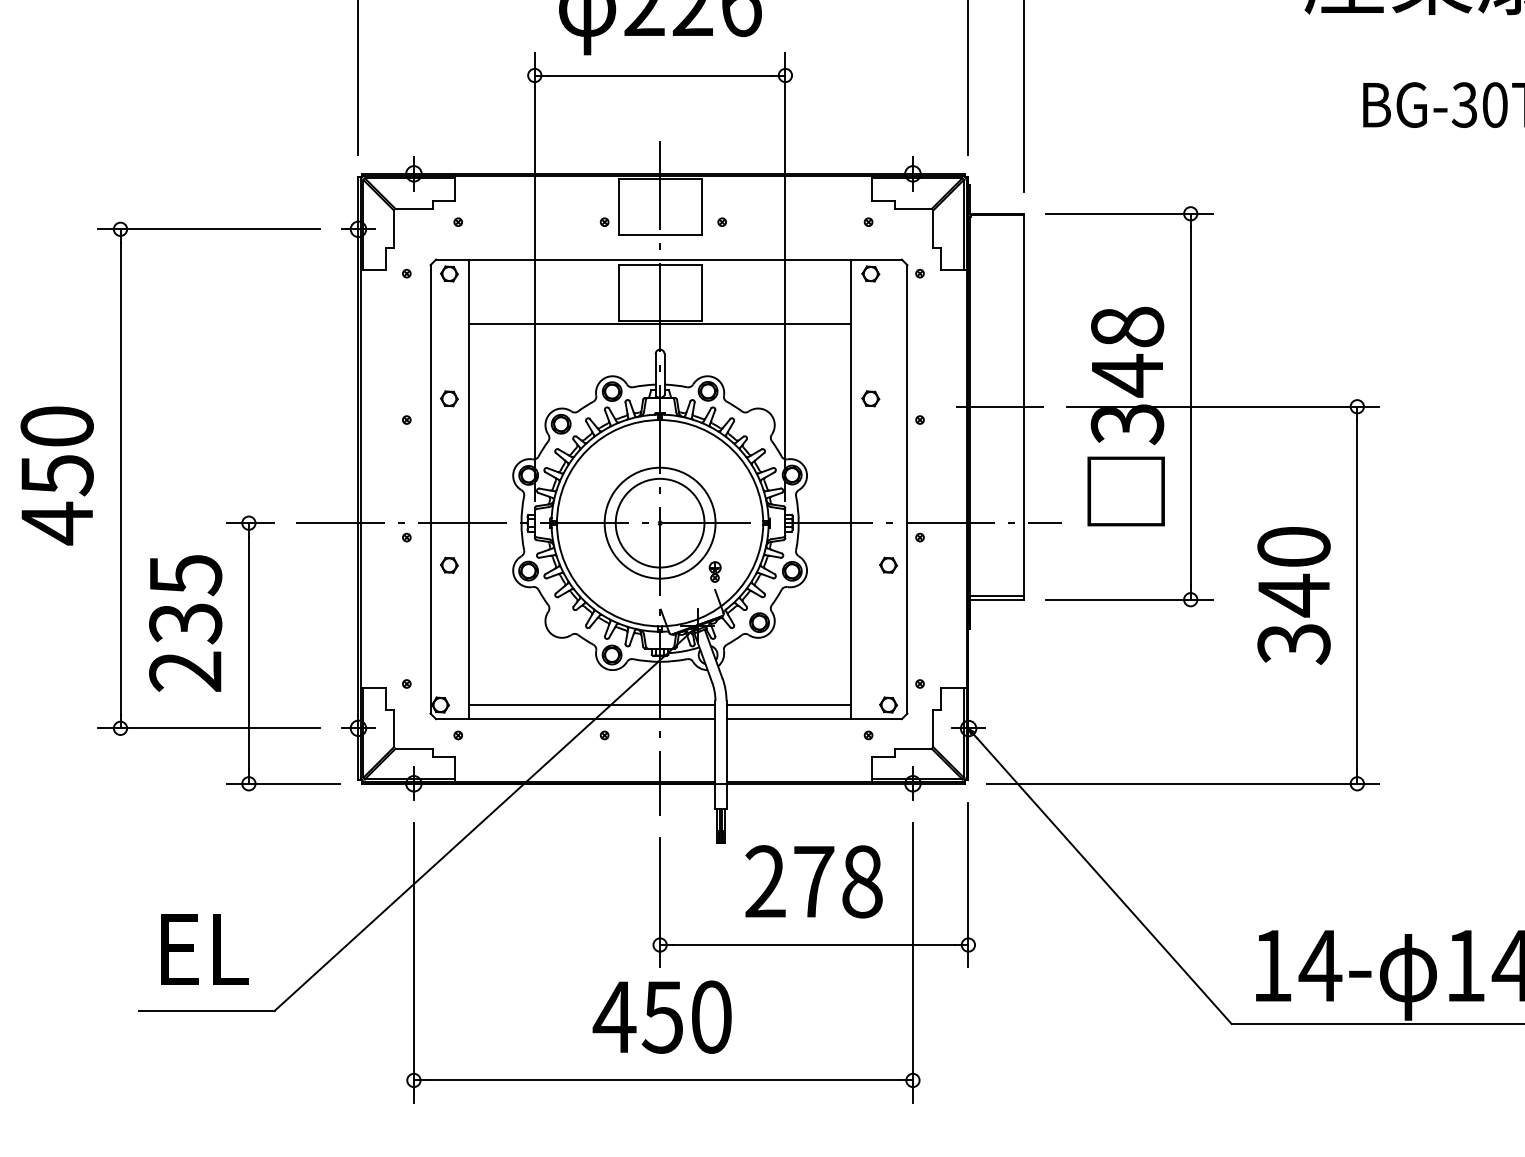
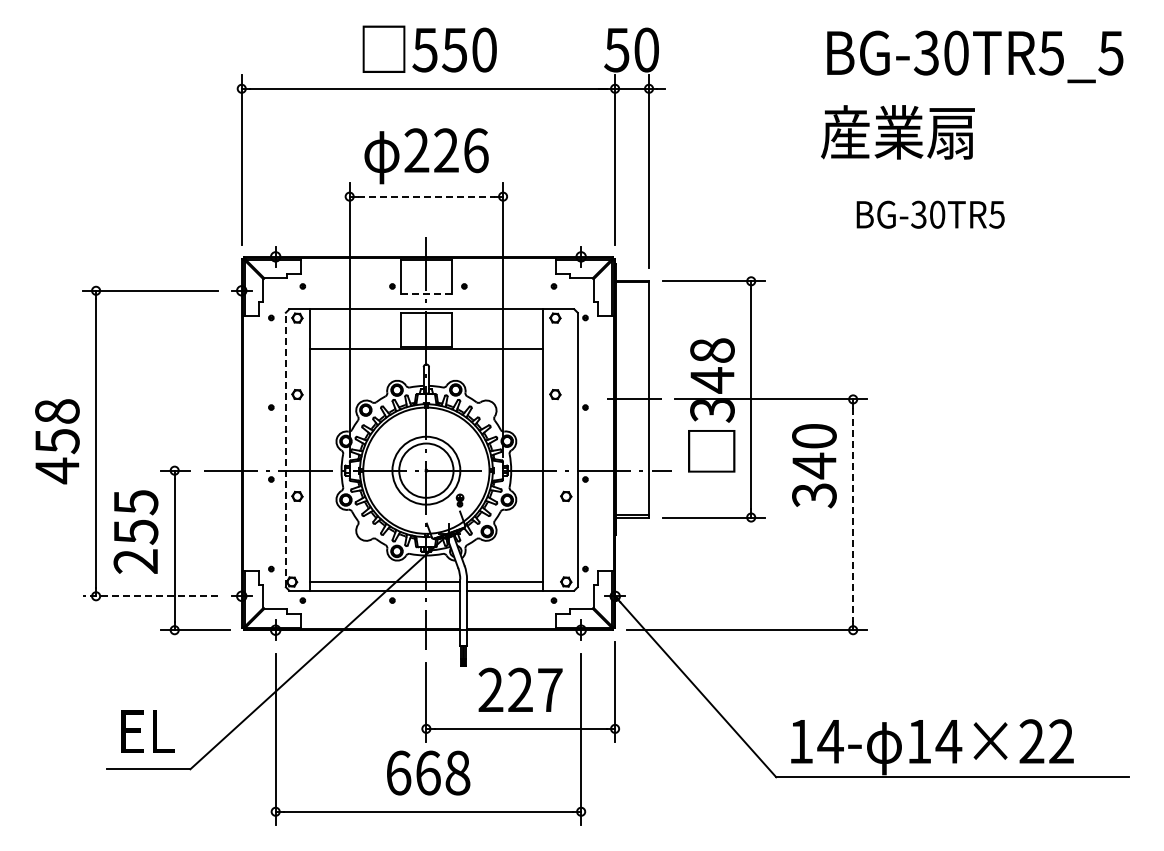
line: (660, 75) -> (426, 196), solid -> dashed
line: (660, 235) -> (426, 294), solid -> dashed
text: (57, 426) -> (57, 411), 450 -> 458
line: (429, 488) -> (285, 449), solid -> dashed
text: (1294, 596) -> (814, 466), moved
line: (1357, 596) -> (853, 515), solid -> dashed
text: (184, 622) -> (135, 531), 235 -> 255
line: (209, 728) -> (150, 596), solid -> dashed
text: (838, 880) -> (535, 689), 278 -> 227
text: (661, 1016) -> (427, 772), 450 -> 668

